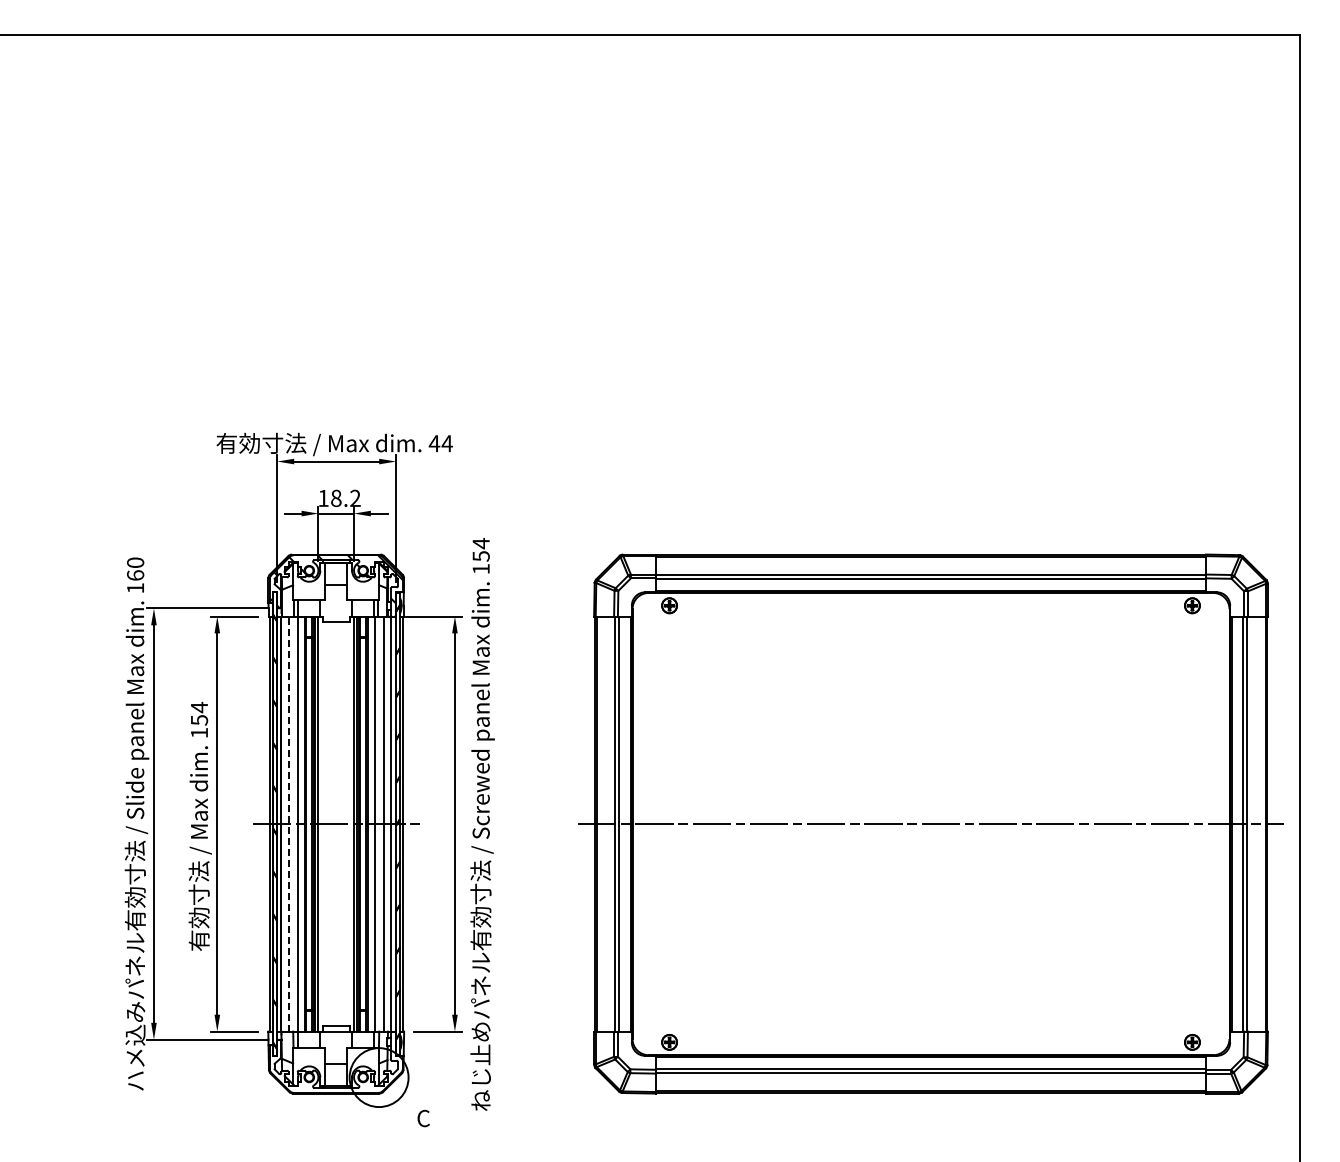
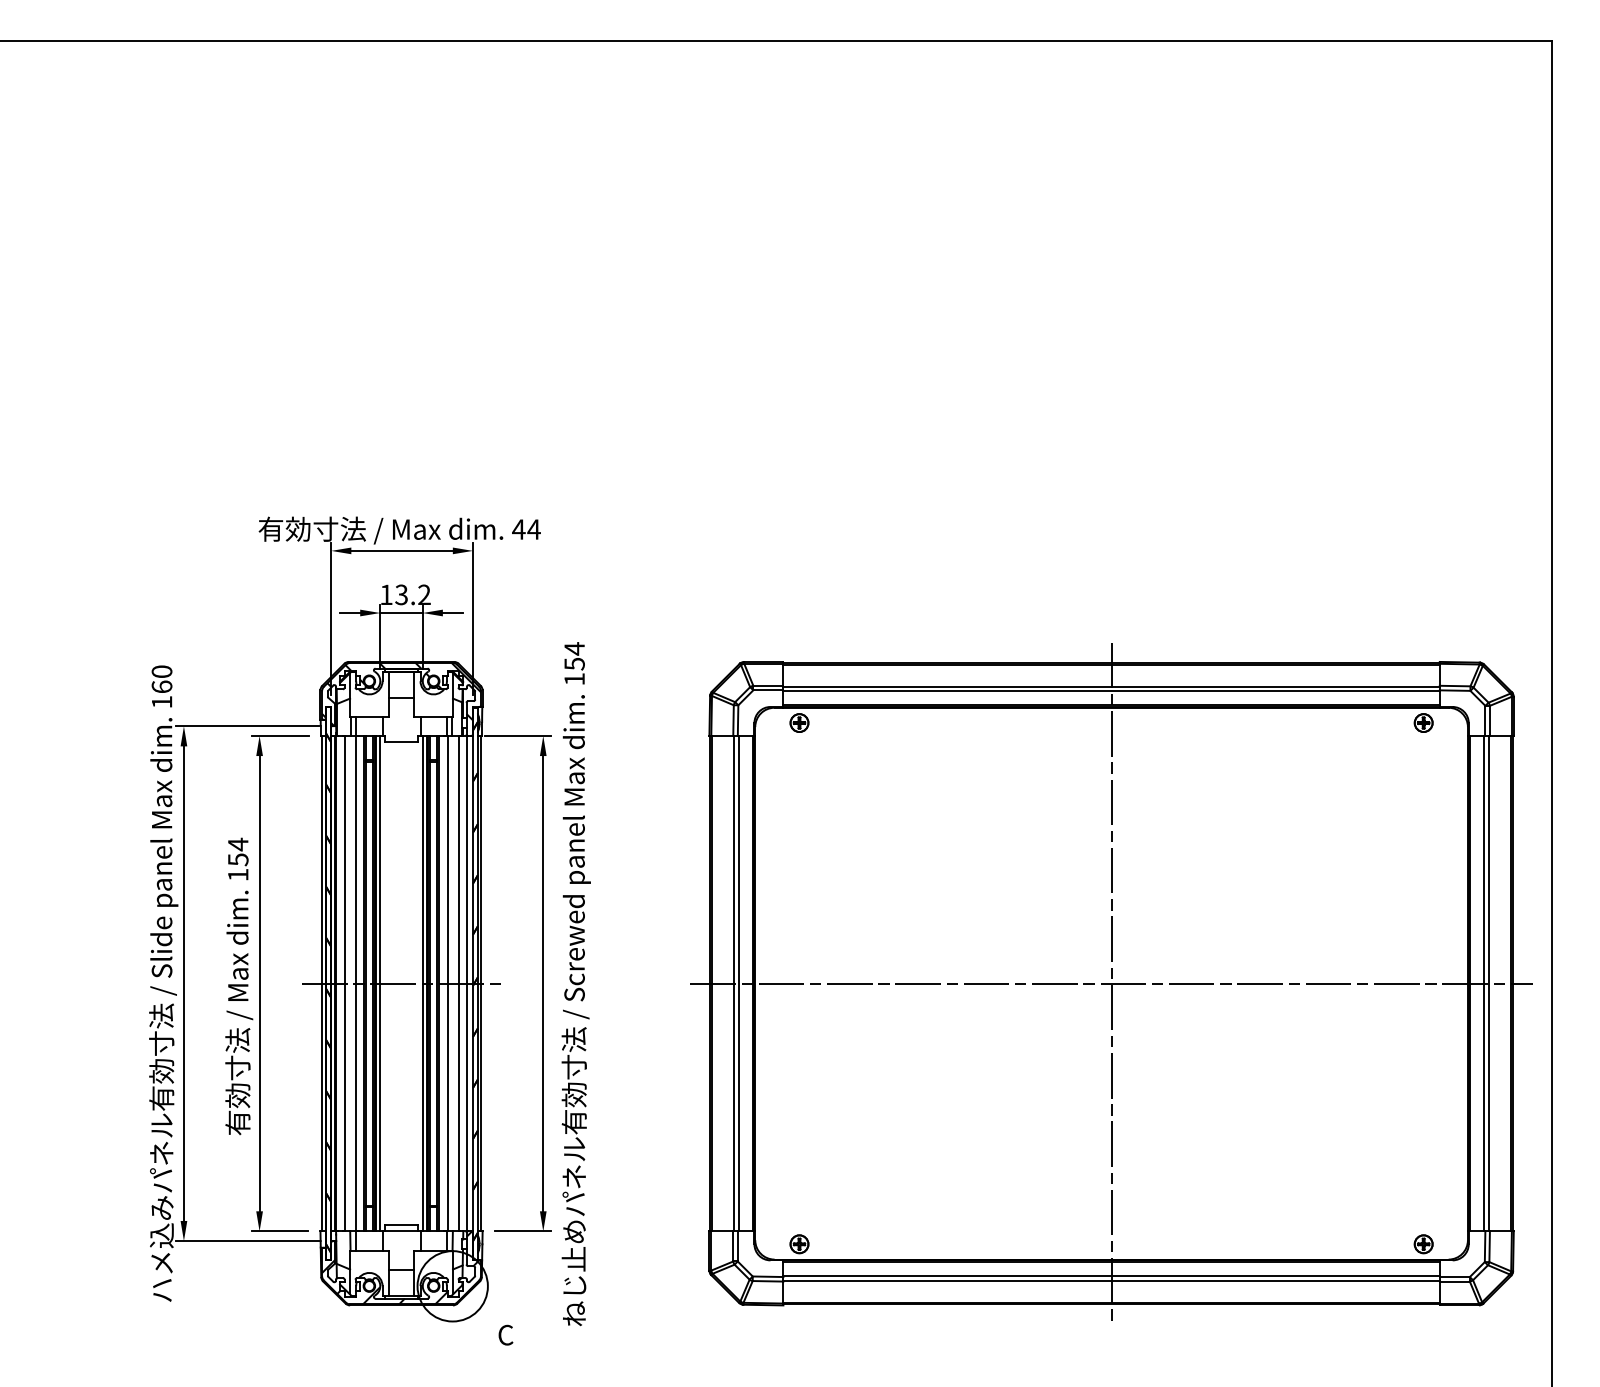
text: (336, 497) -> (401, 593), 18.2 -> 13.2
line: (931, 823) -> (1112, 982), added
line: (288, 824) -> (344, 984), dashed -> solid
hatch: (335, 1061) -> (400, 1267), added

